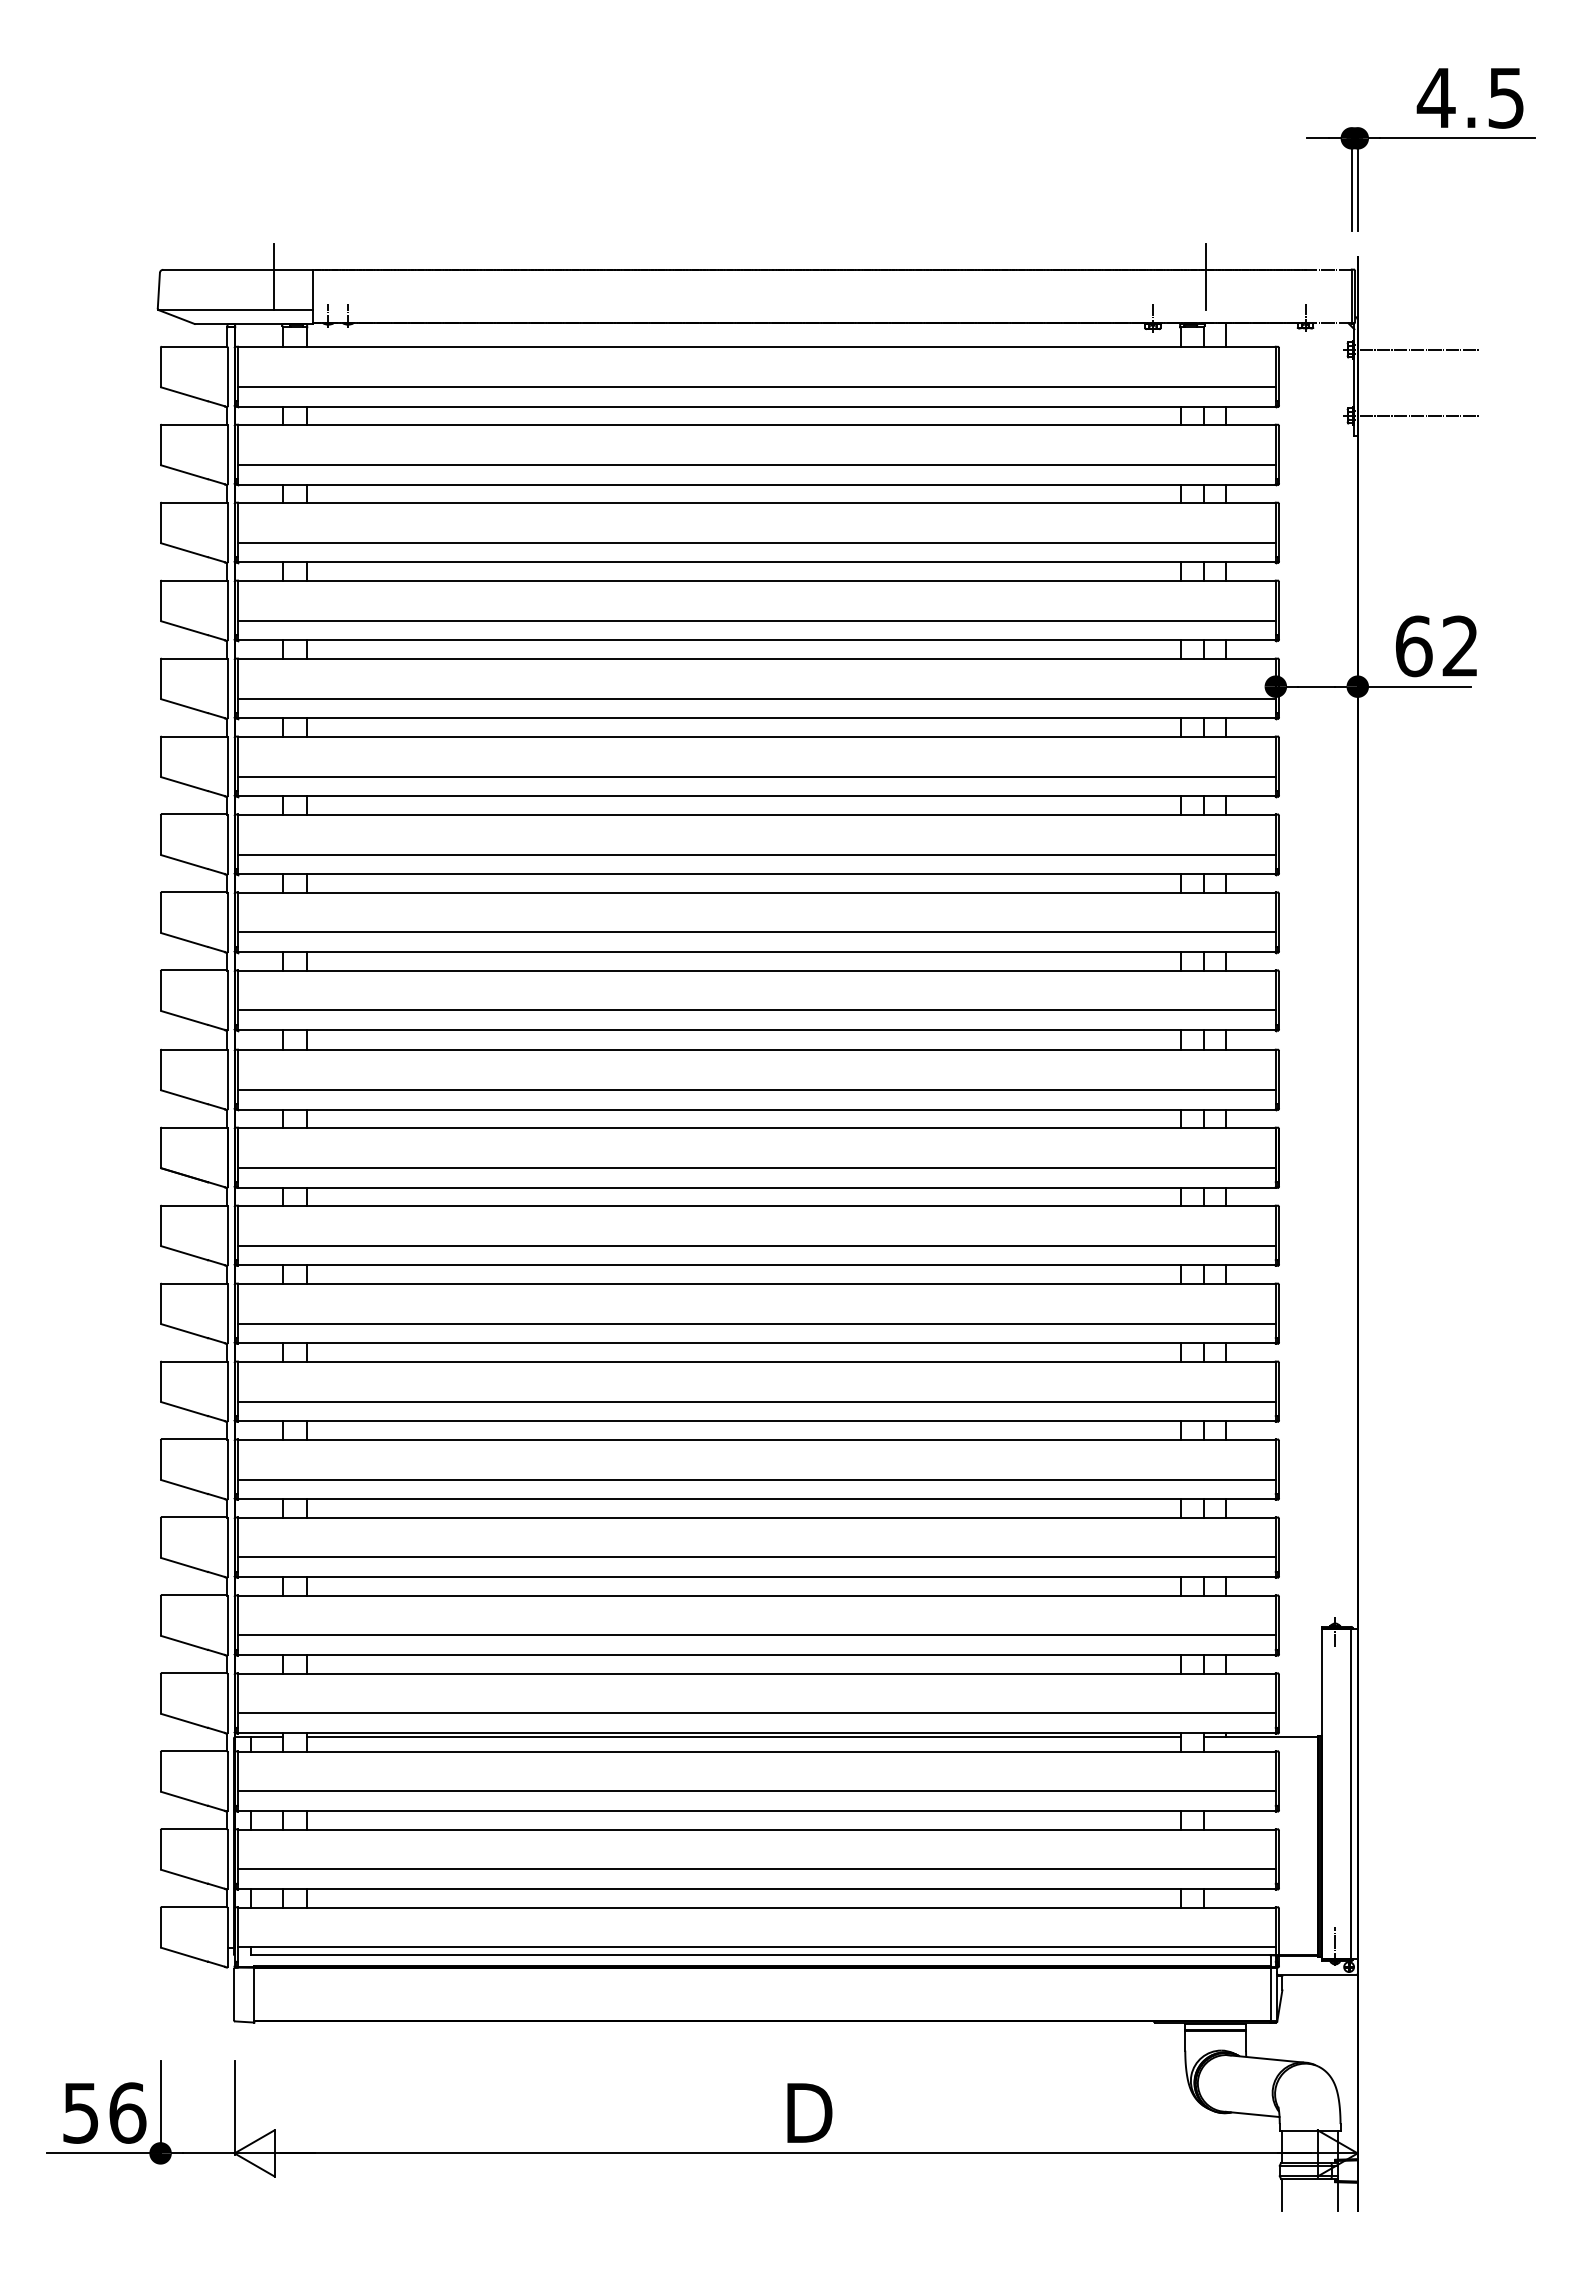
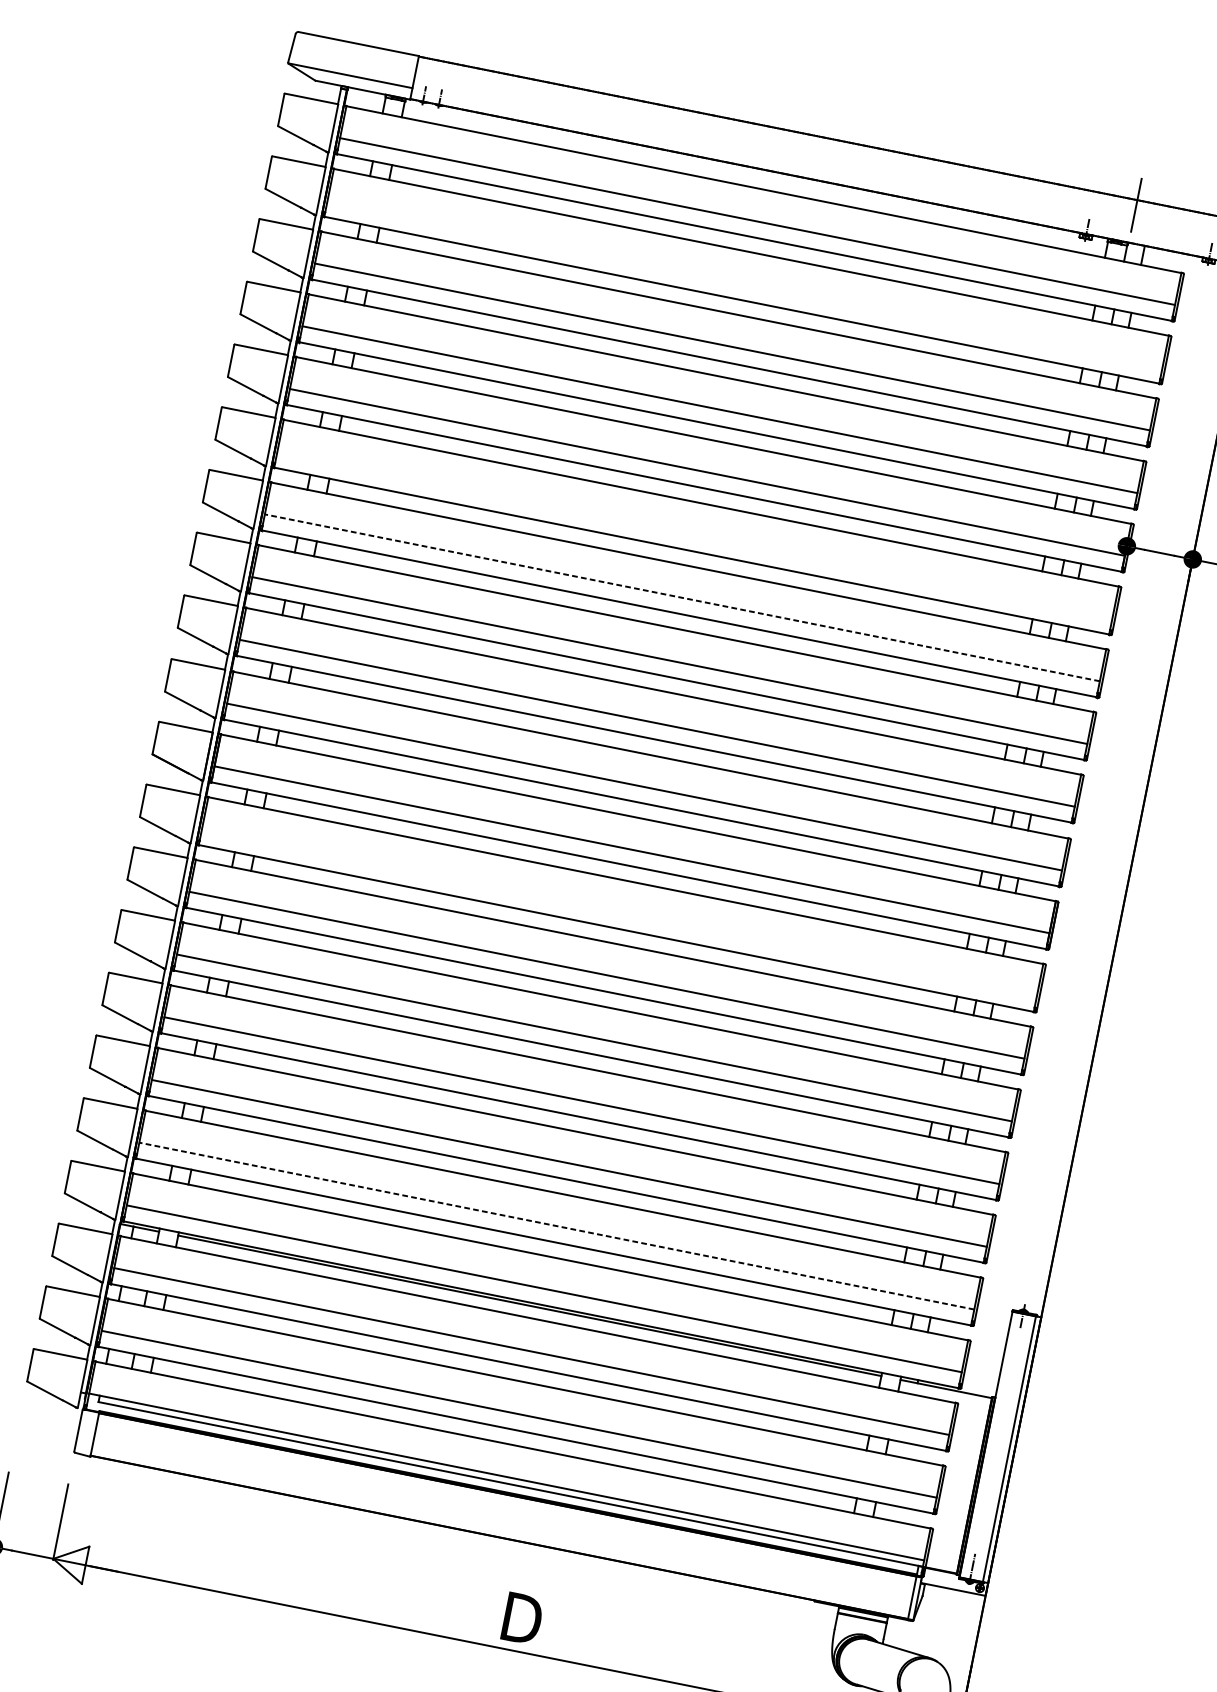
line: (274, 276) -> (387, 55), removed
line: (756, 464) -> (744, 284), removed
line: (756, 776) -> (694, 535), removed
line: (756, 854) -> (682, 597), solid -> dashed
line: (756, 1245) -> (619, 912), removed
line: (756, 1635) -> (556, 1226), solid -> dashed

